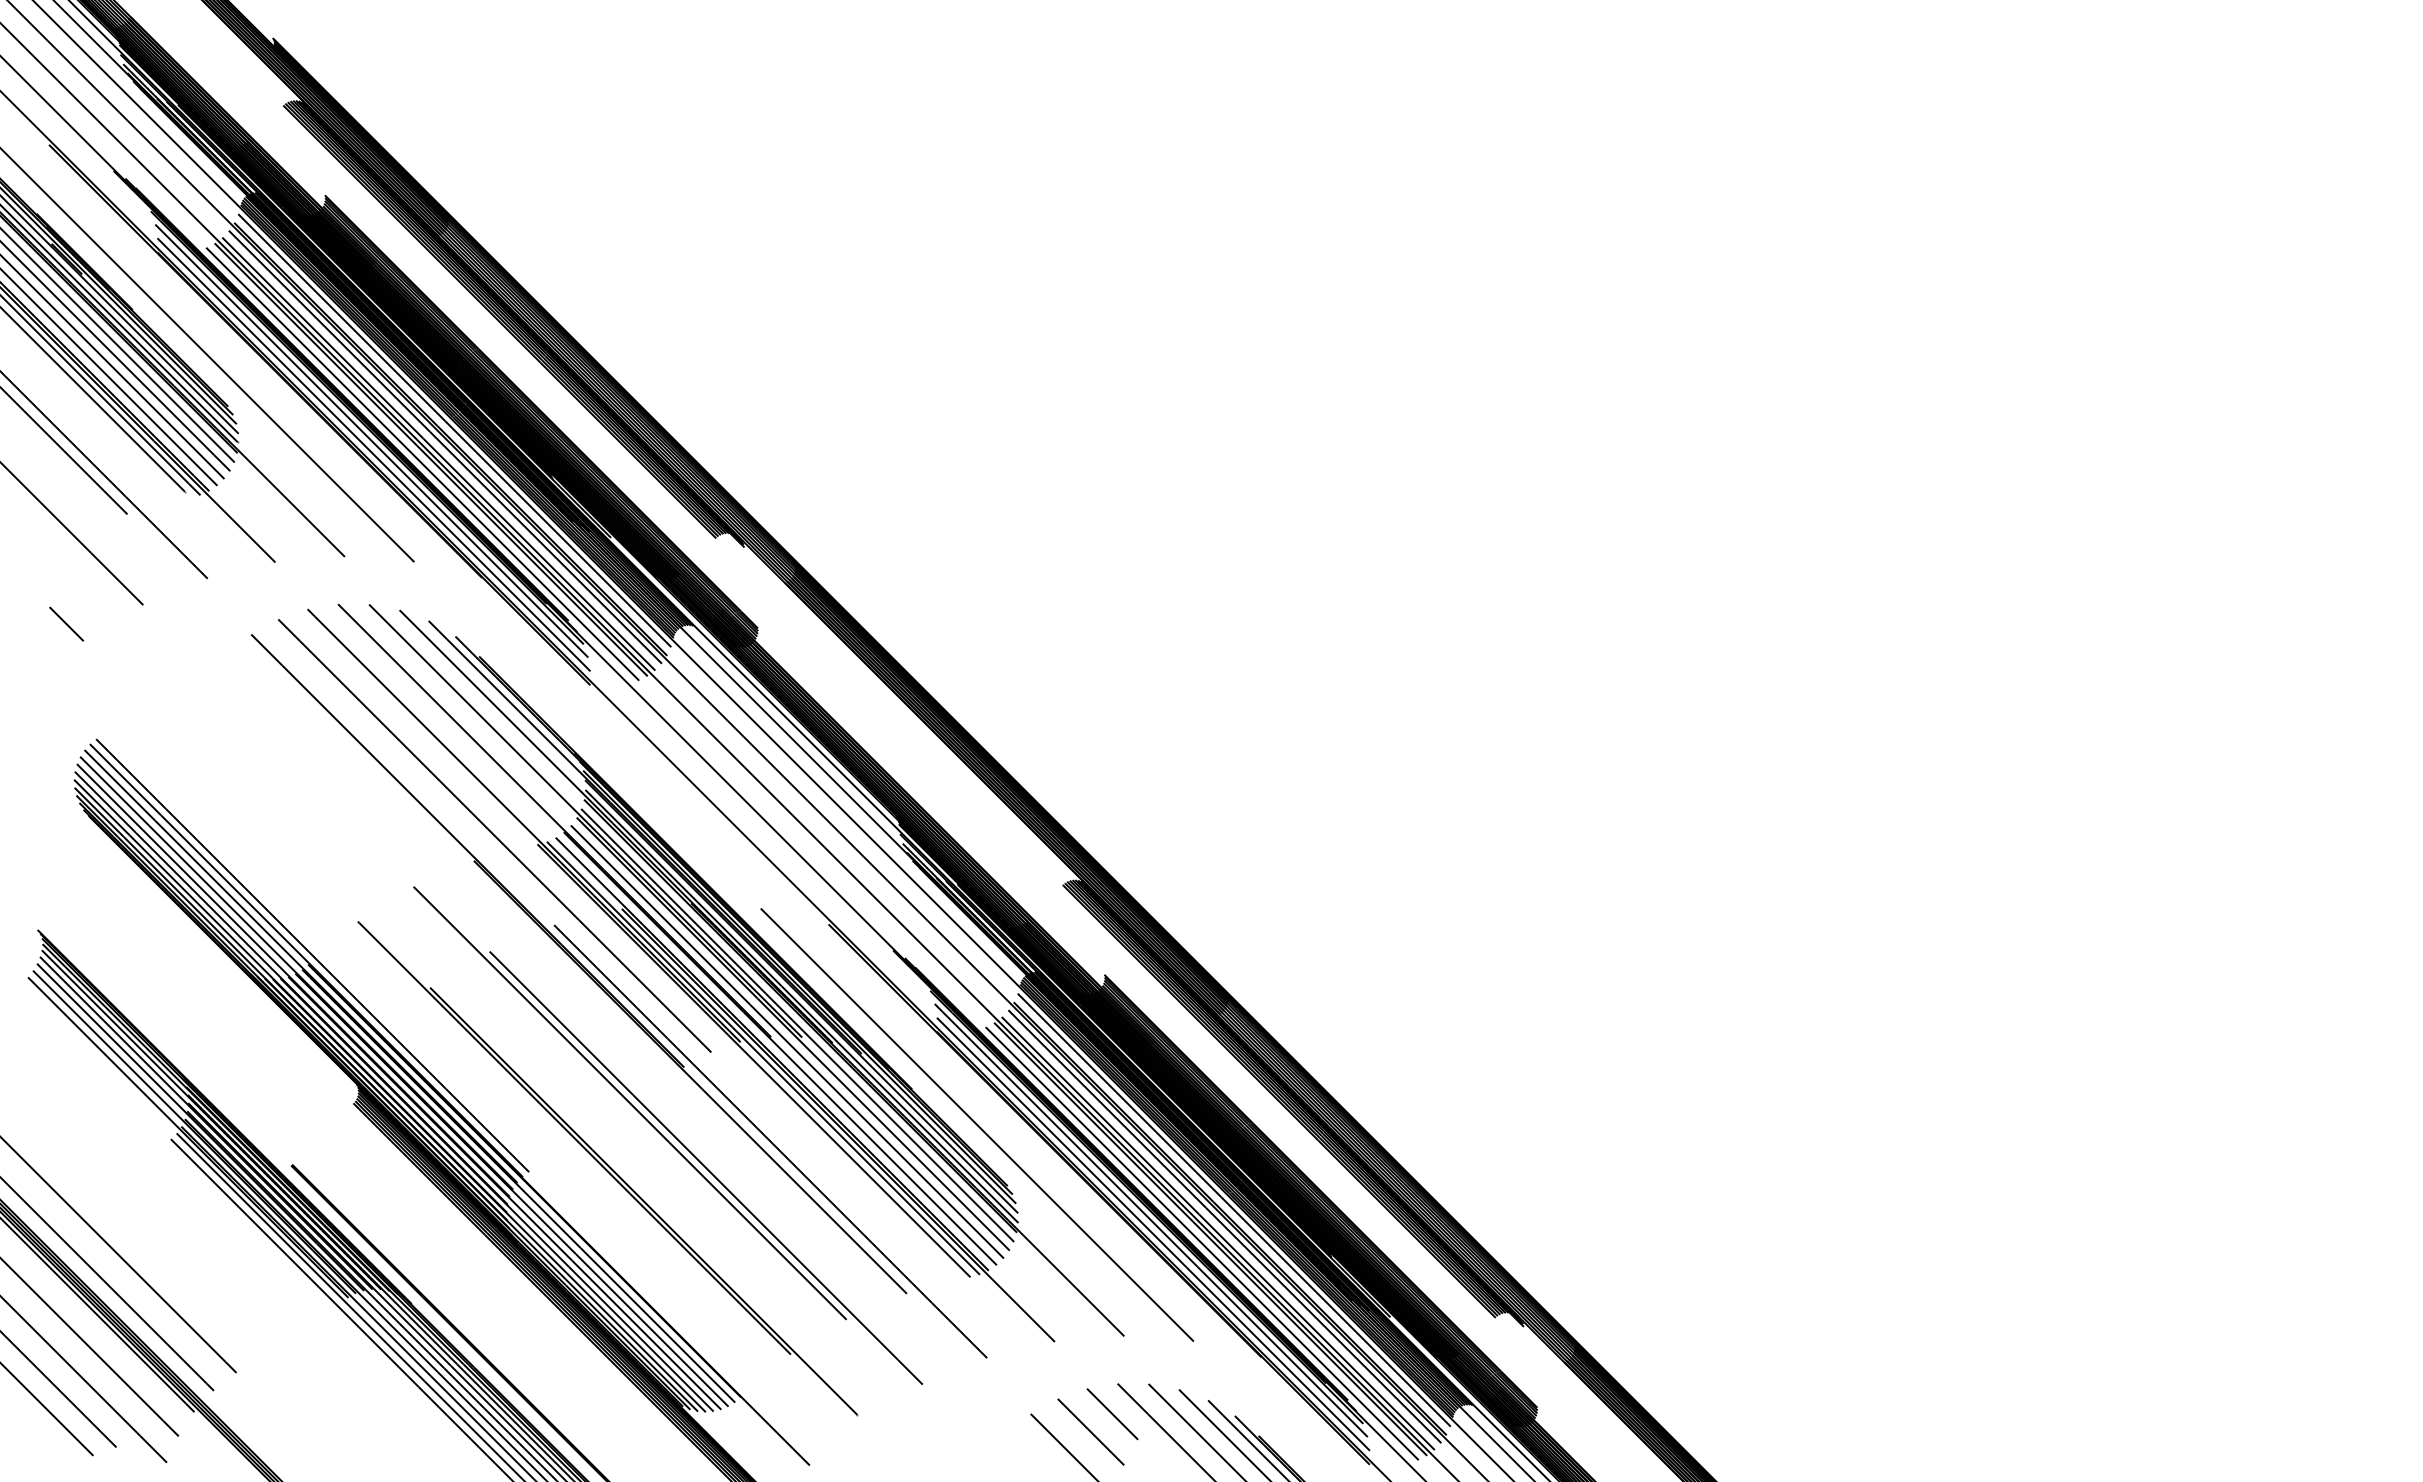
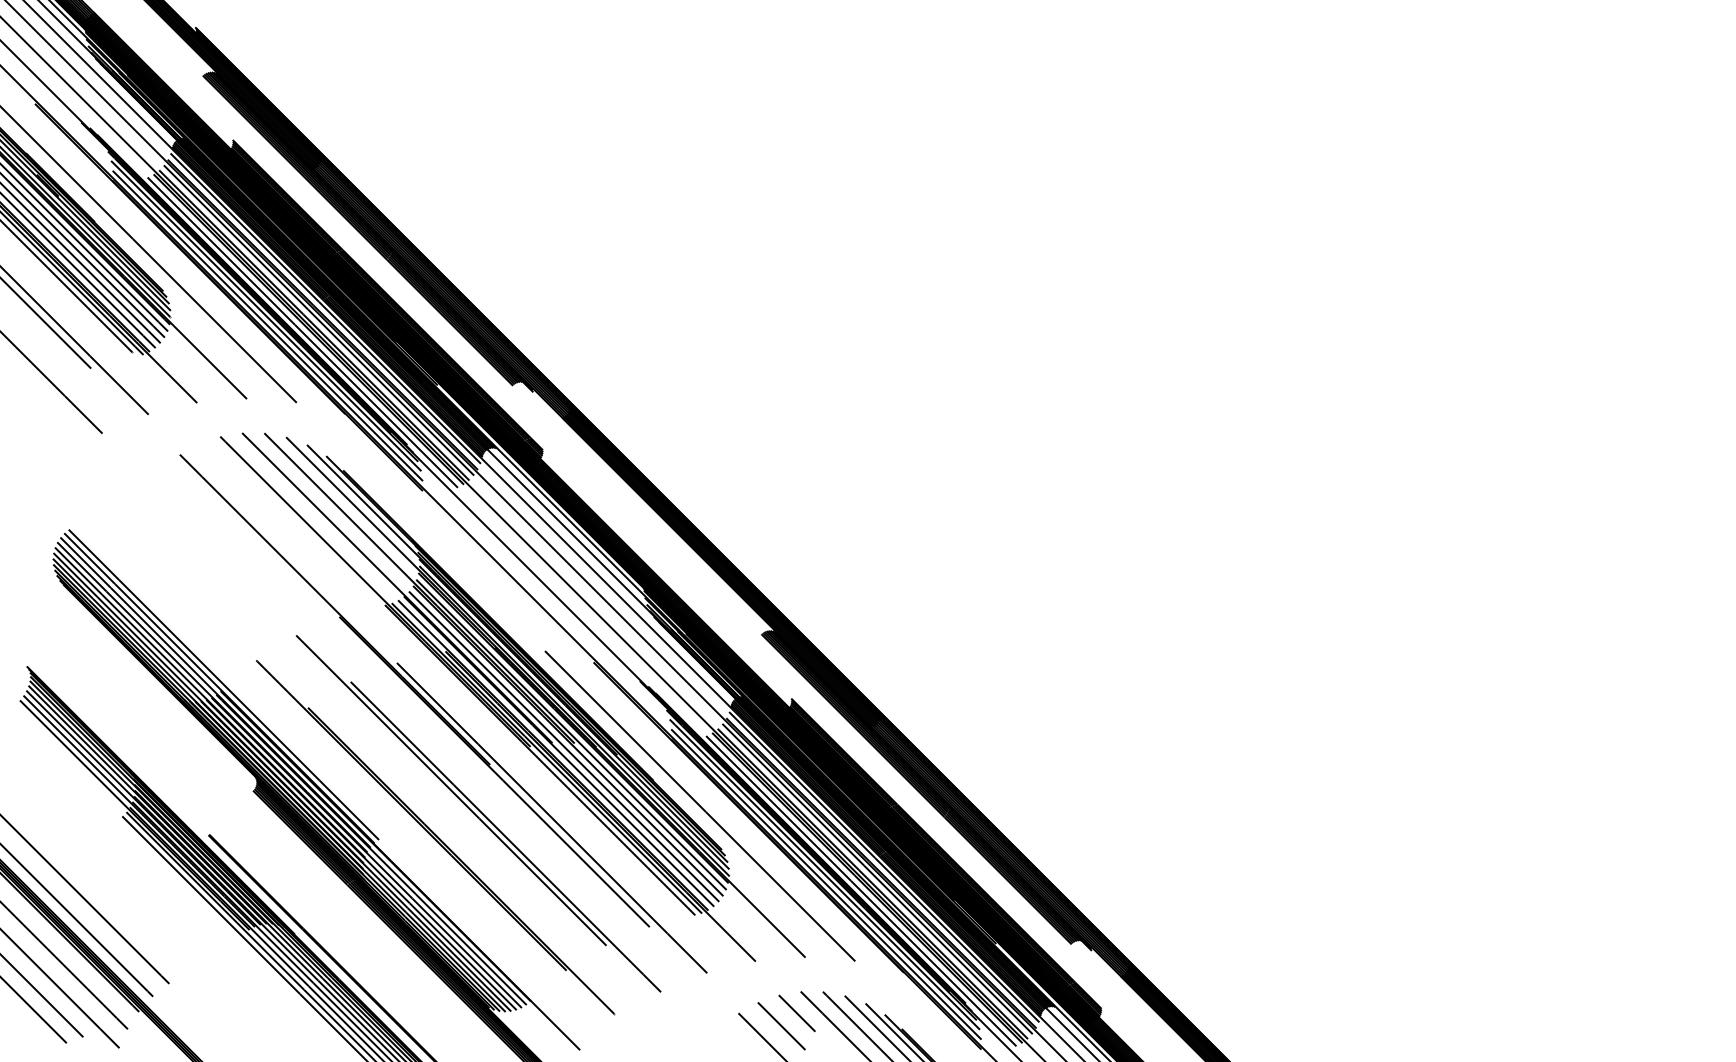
line: (66, 623) -> (47, 446), removed
line: (494, 835) -> (354, 598), removed

